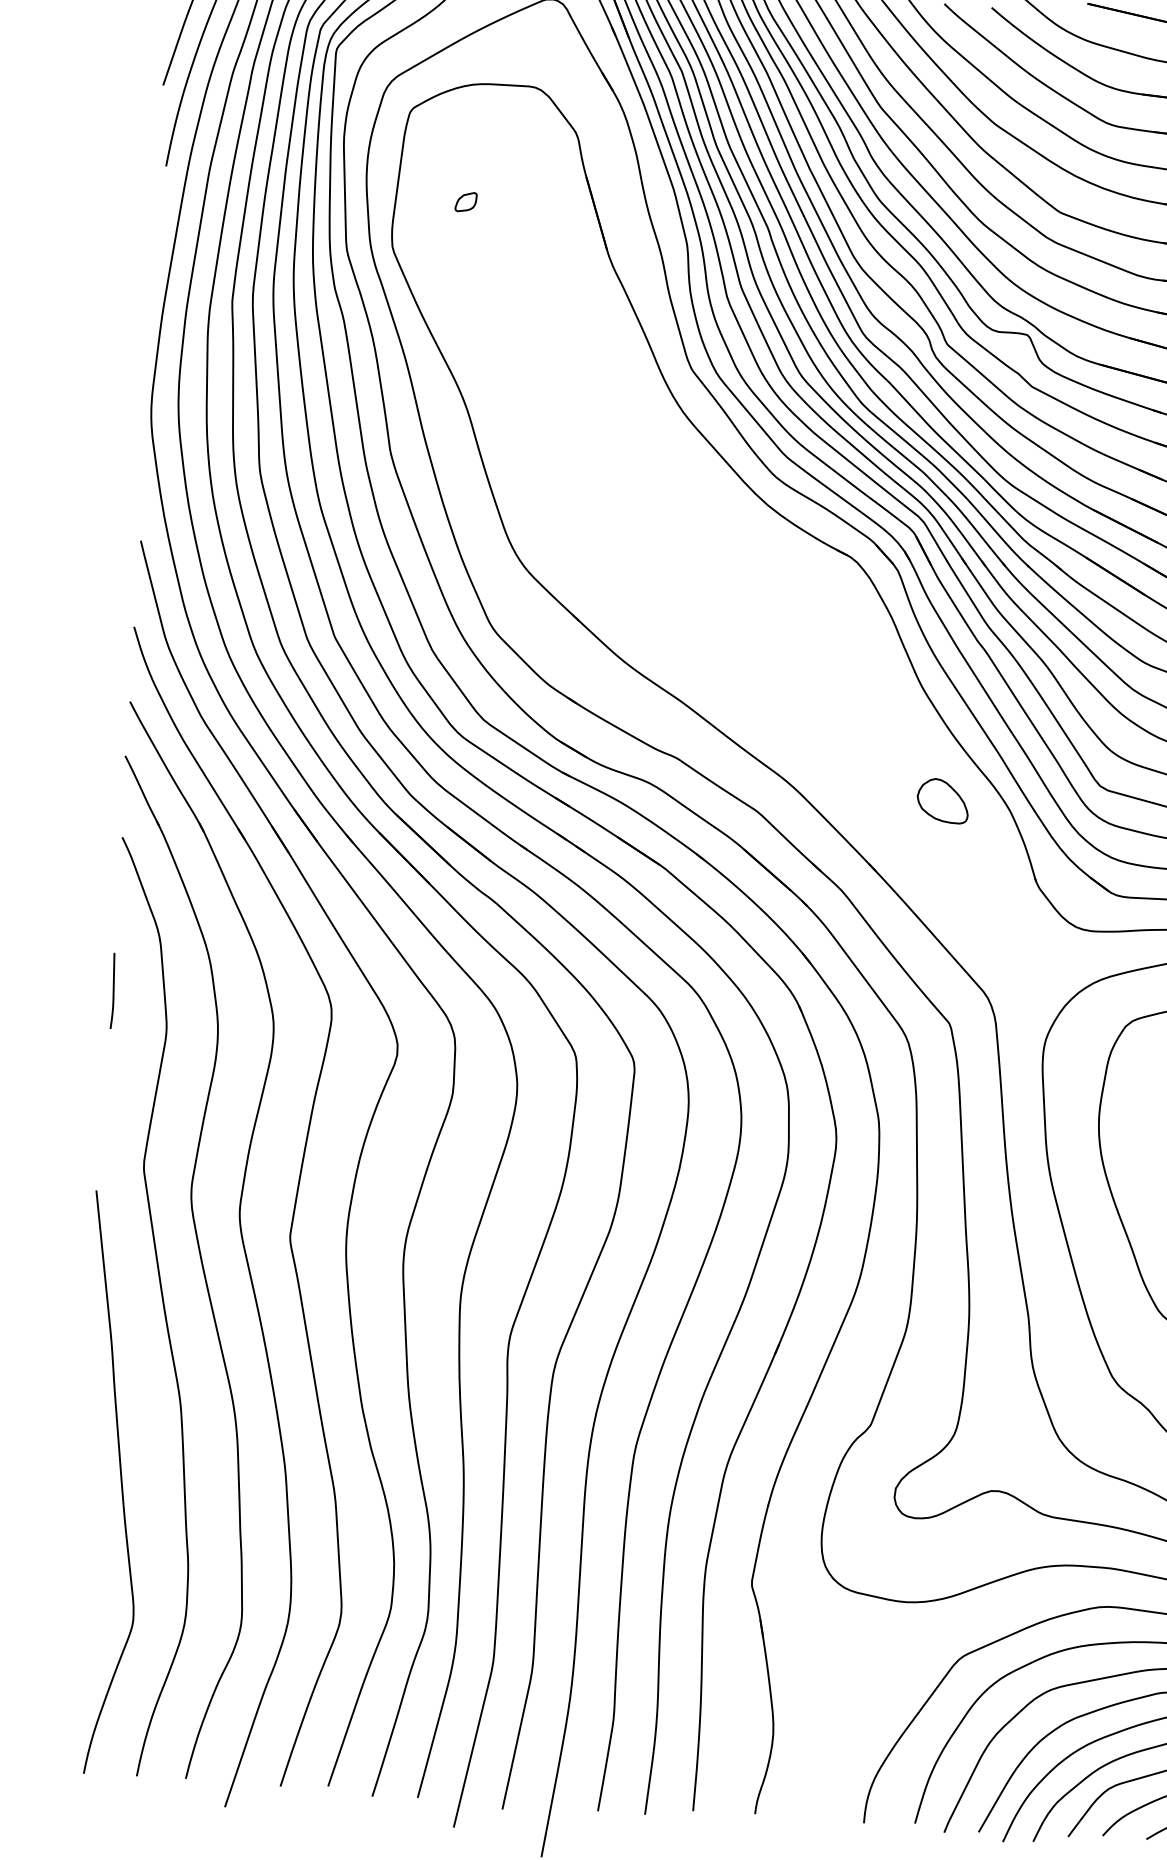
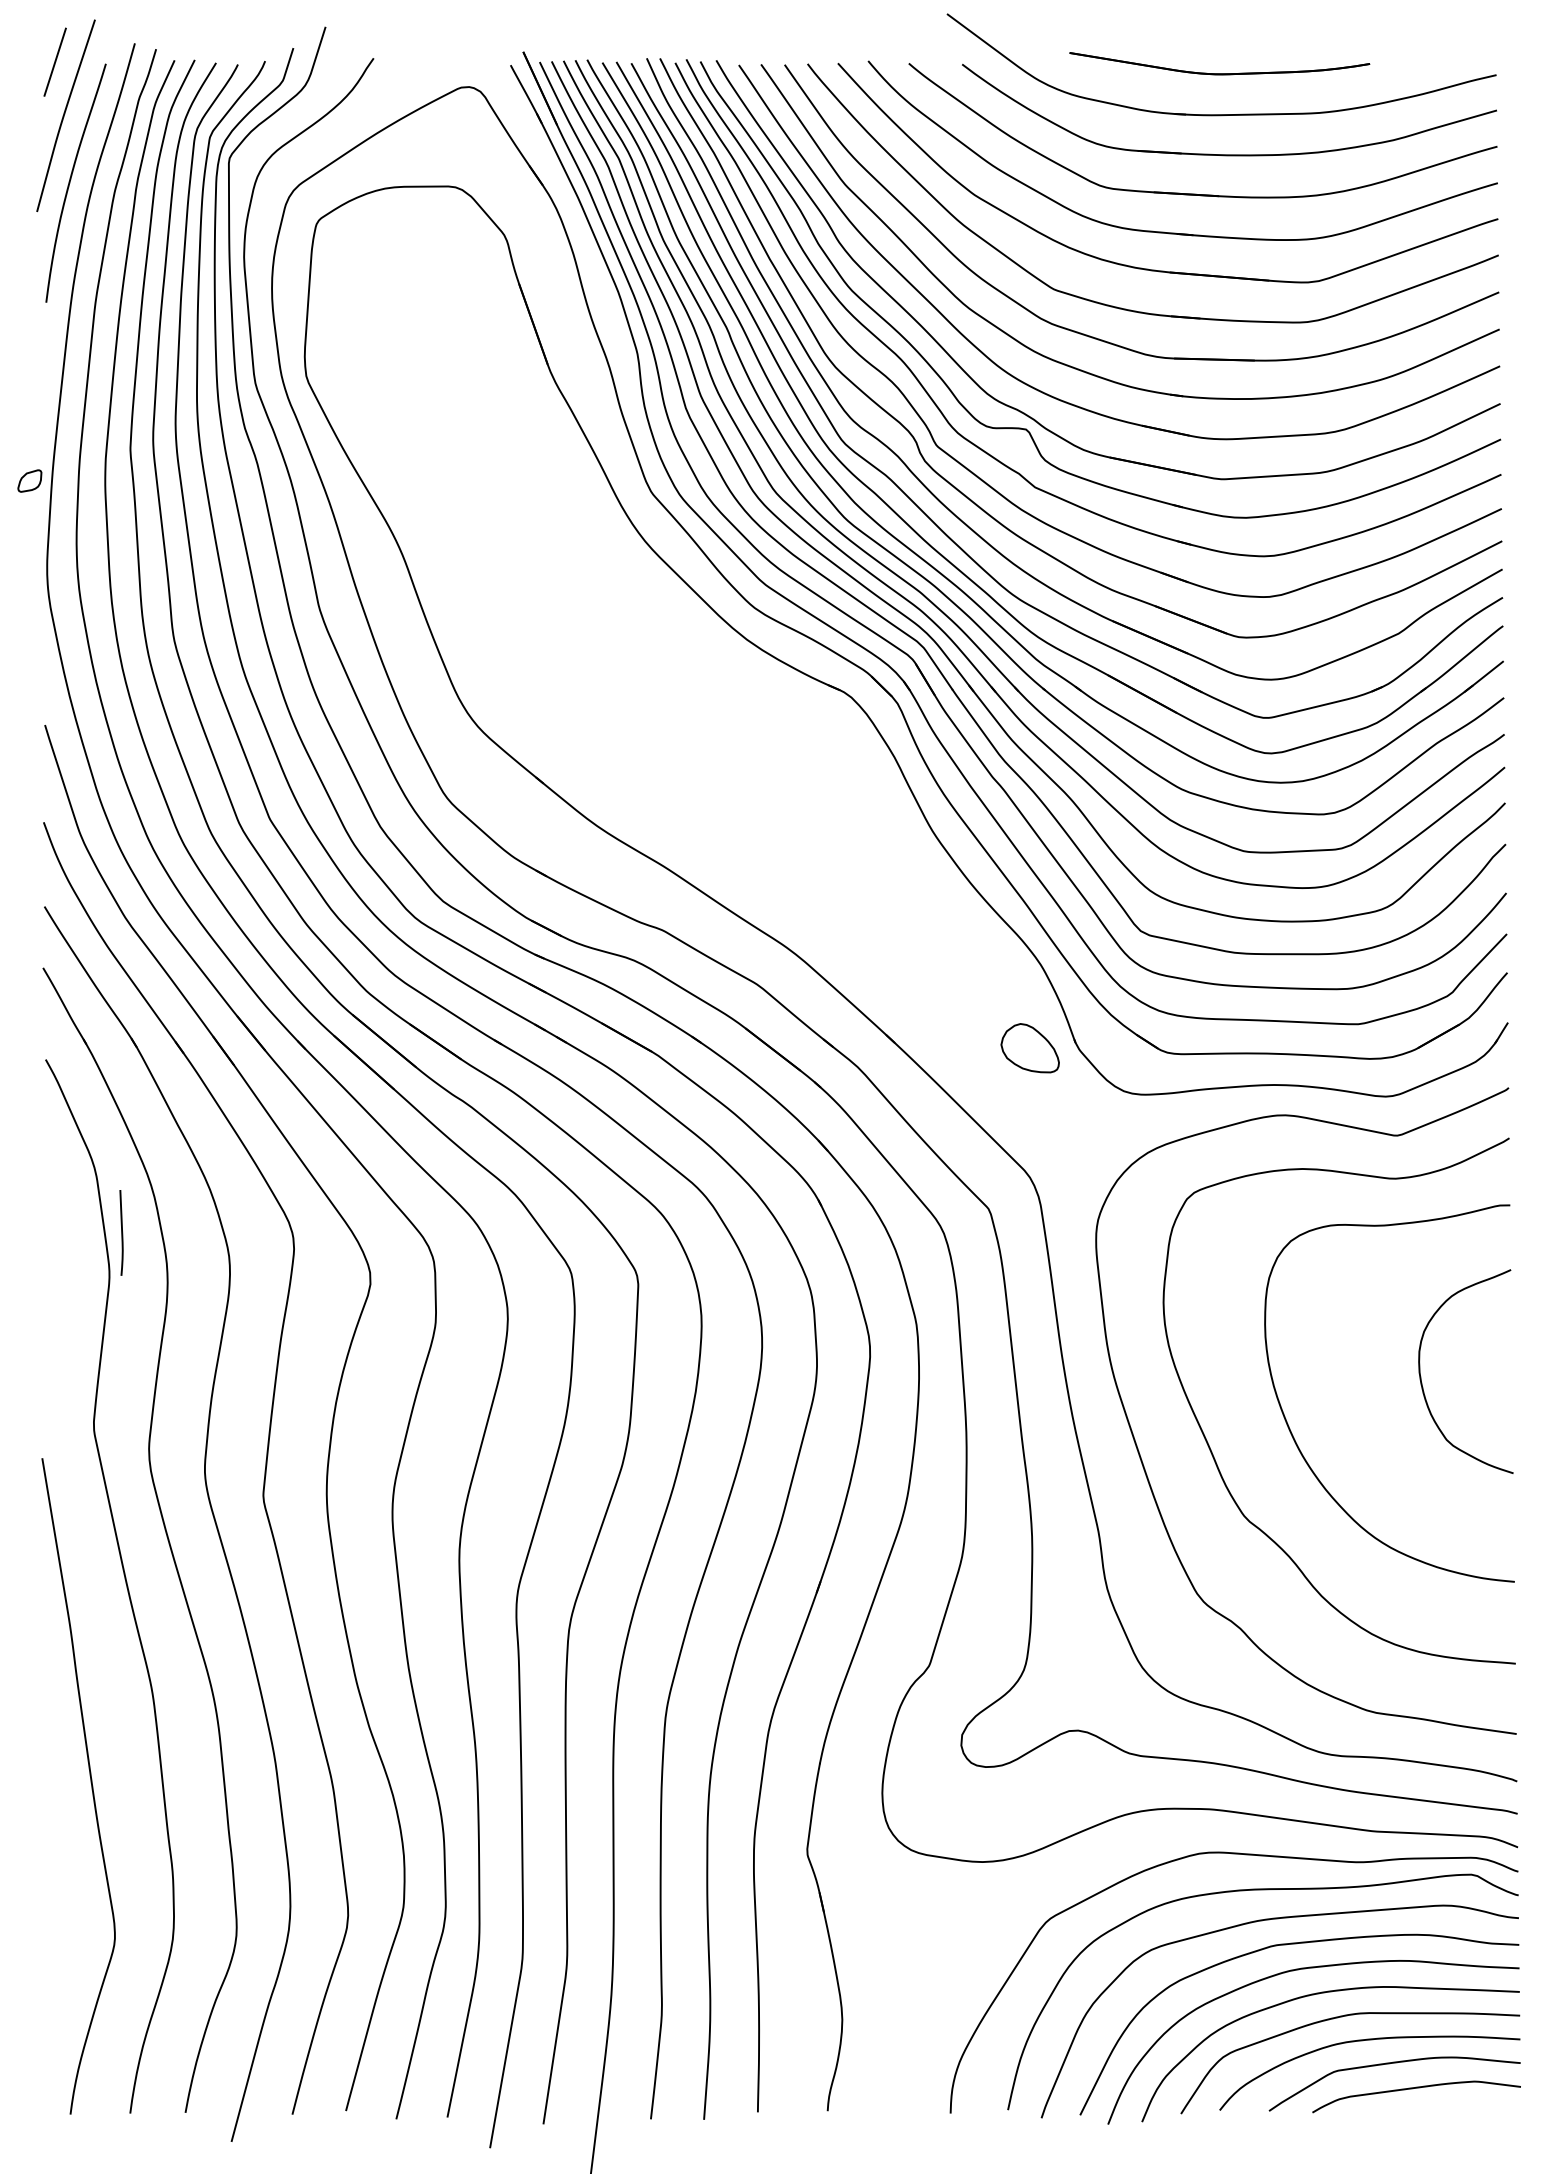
part: (465, 201) -> (29, 480), moved
part: (942, 801) -> (1029, 1048), moved
curve: (113, 990) -> (121, 1232), moved

